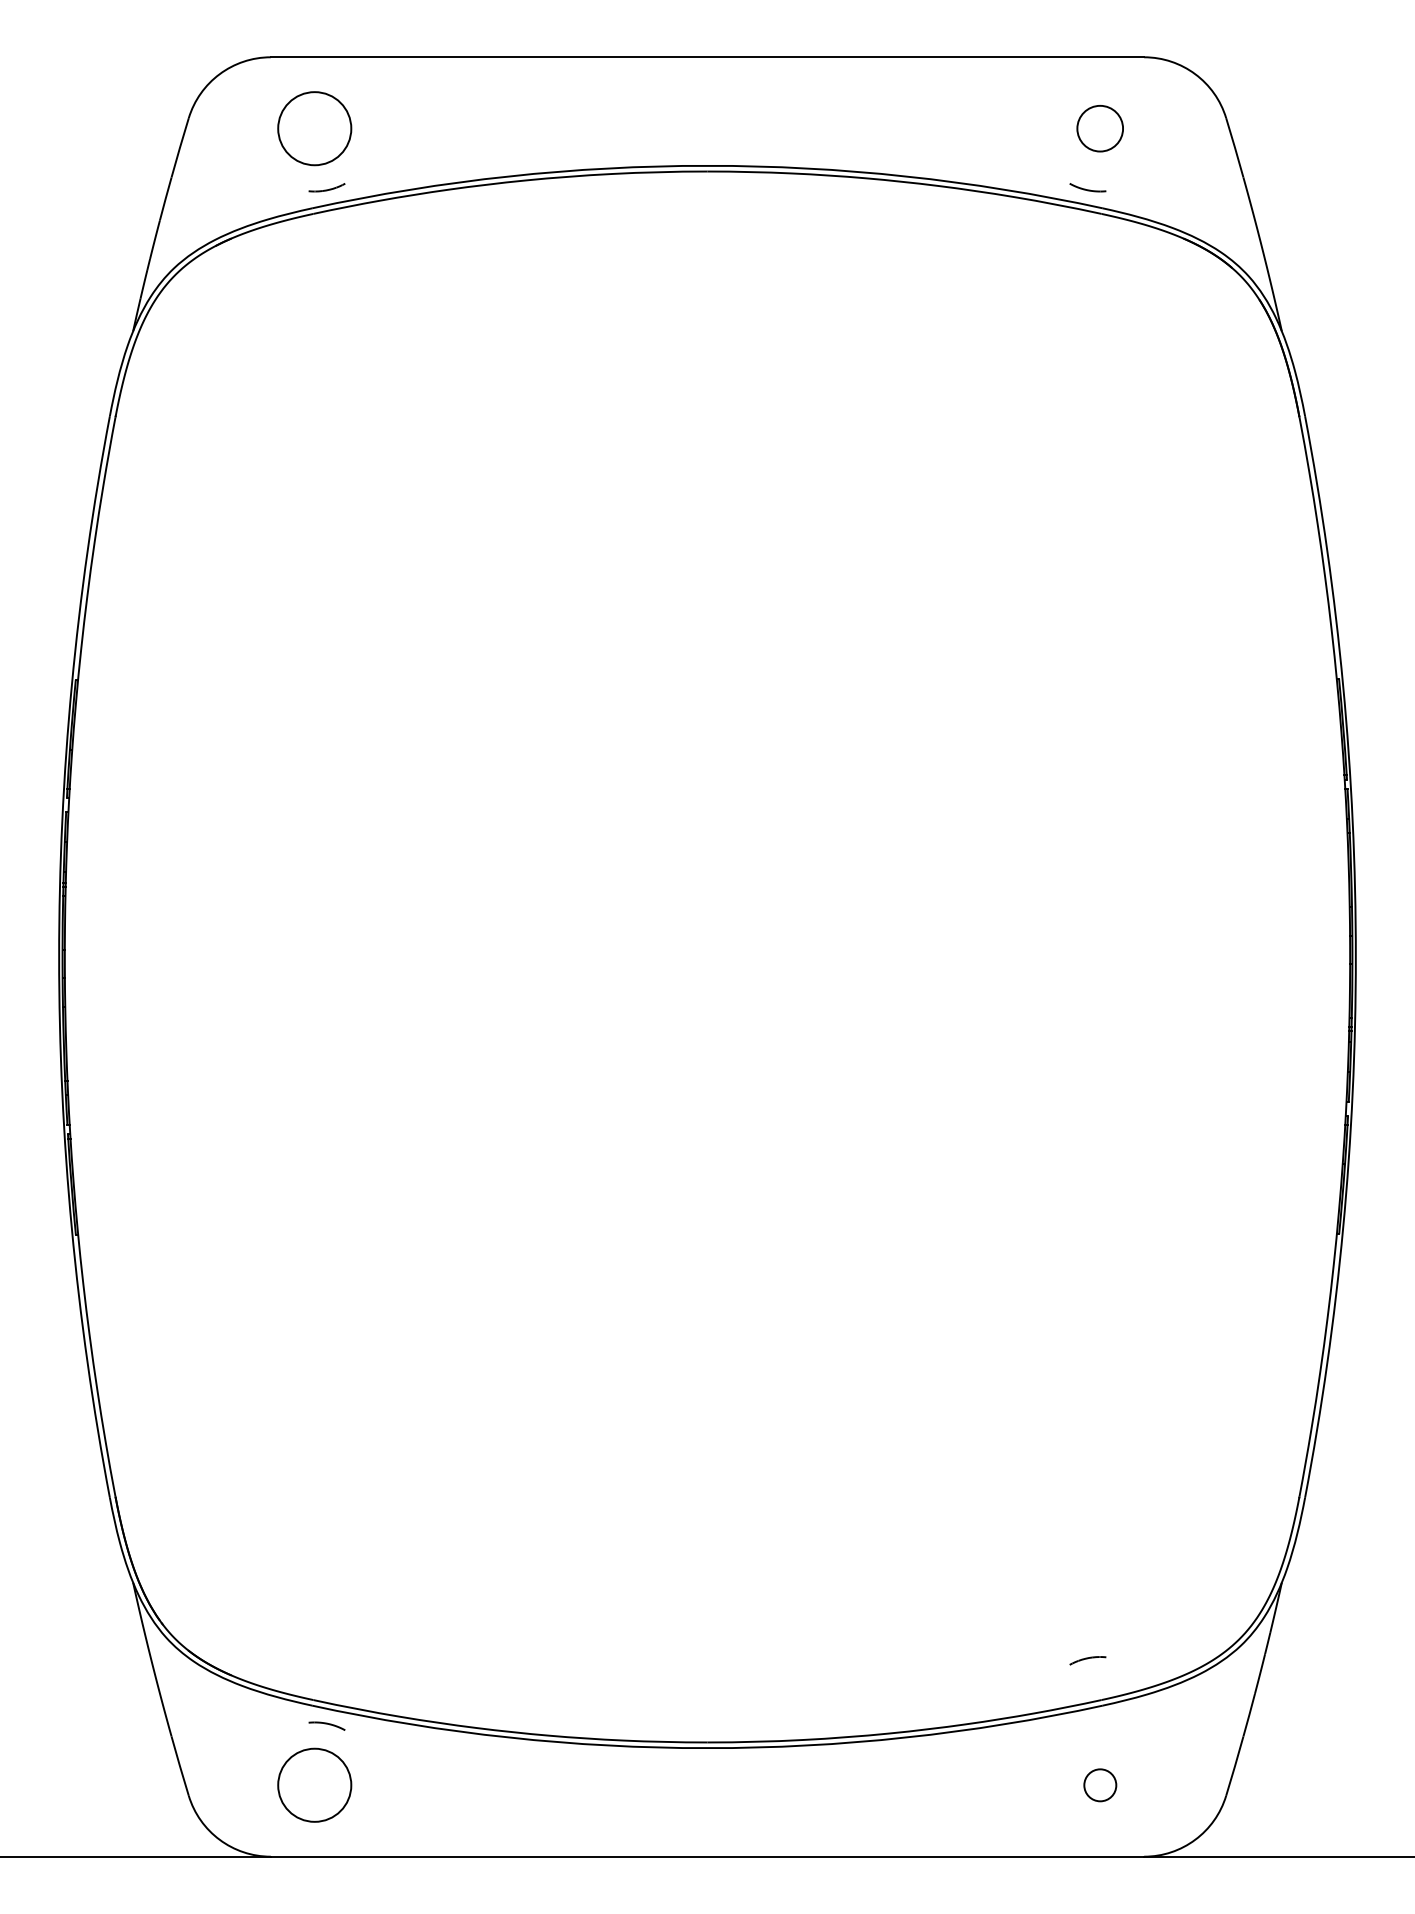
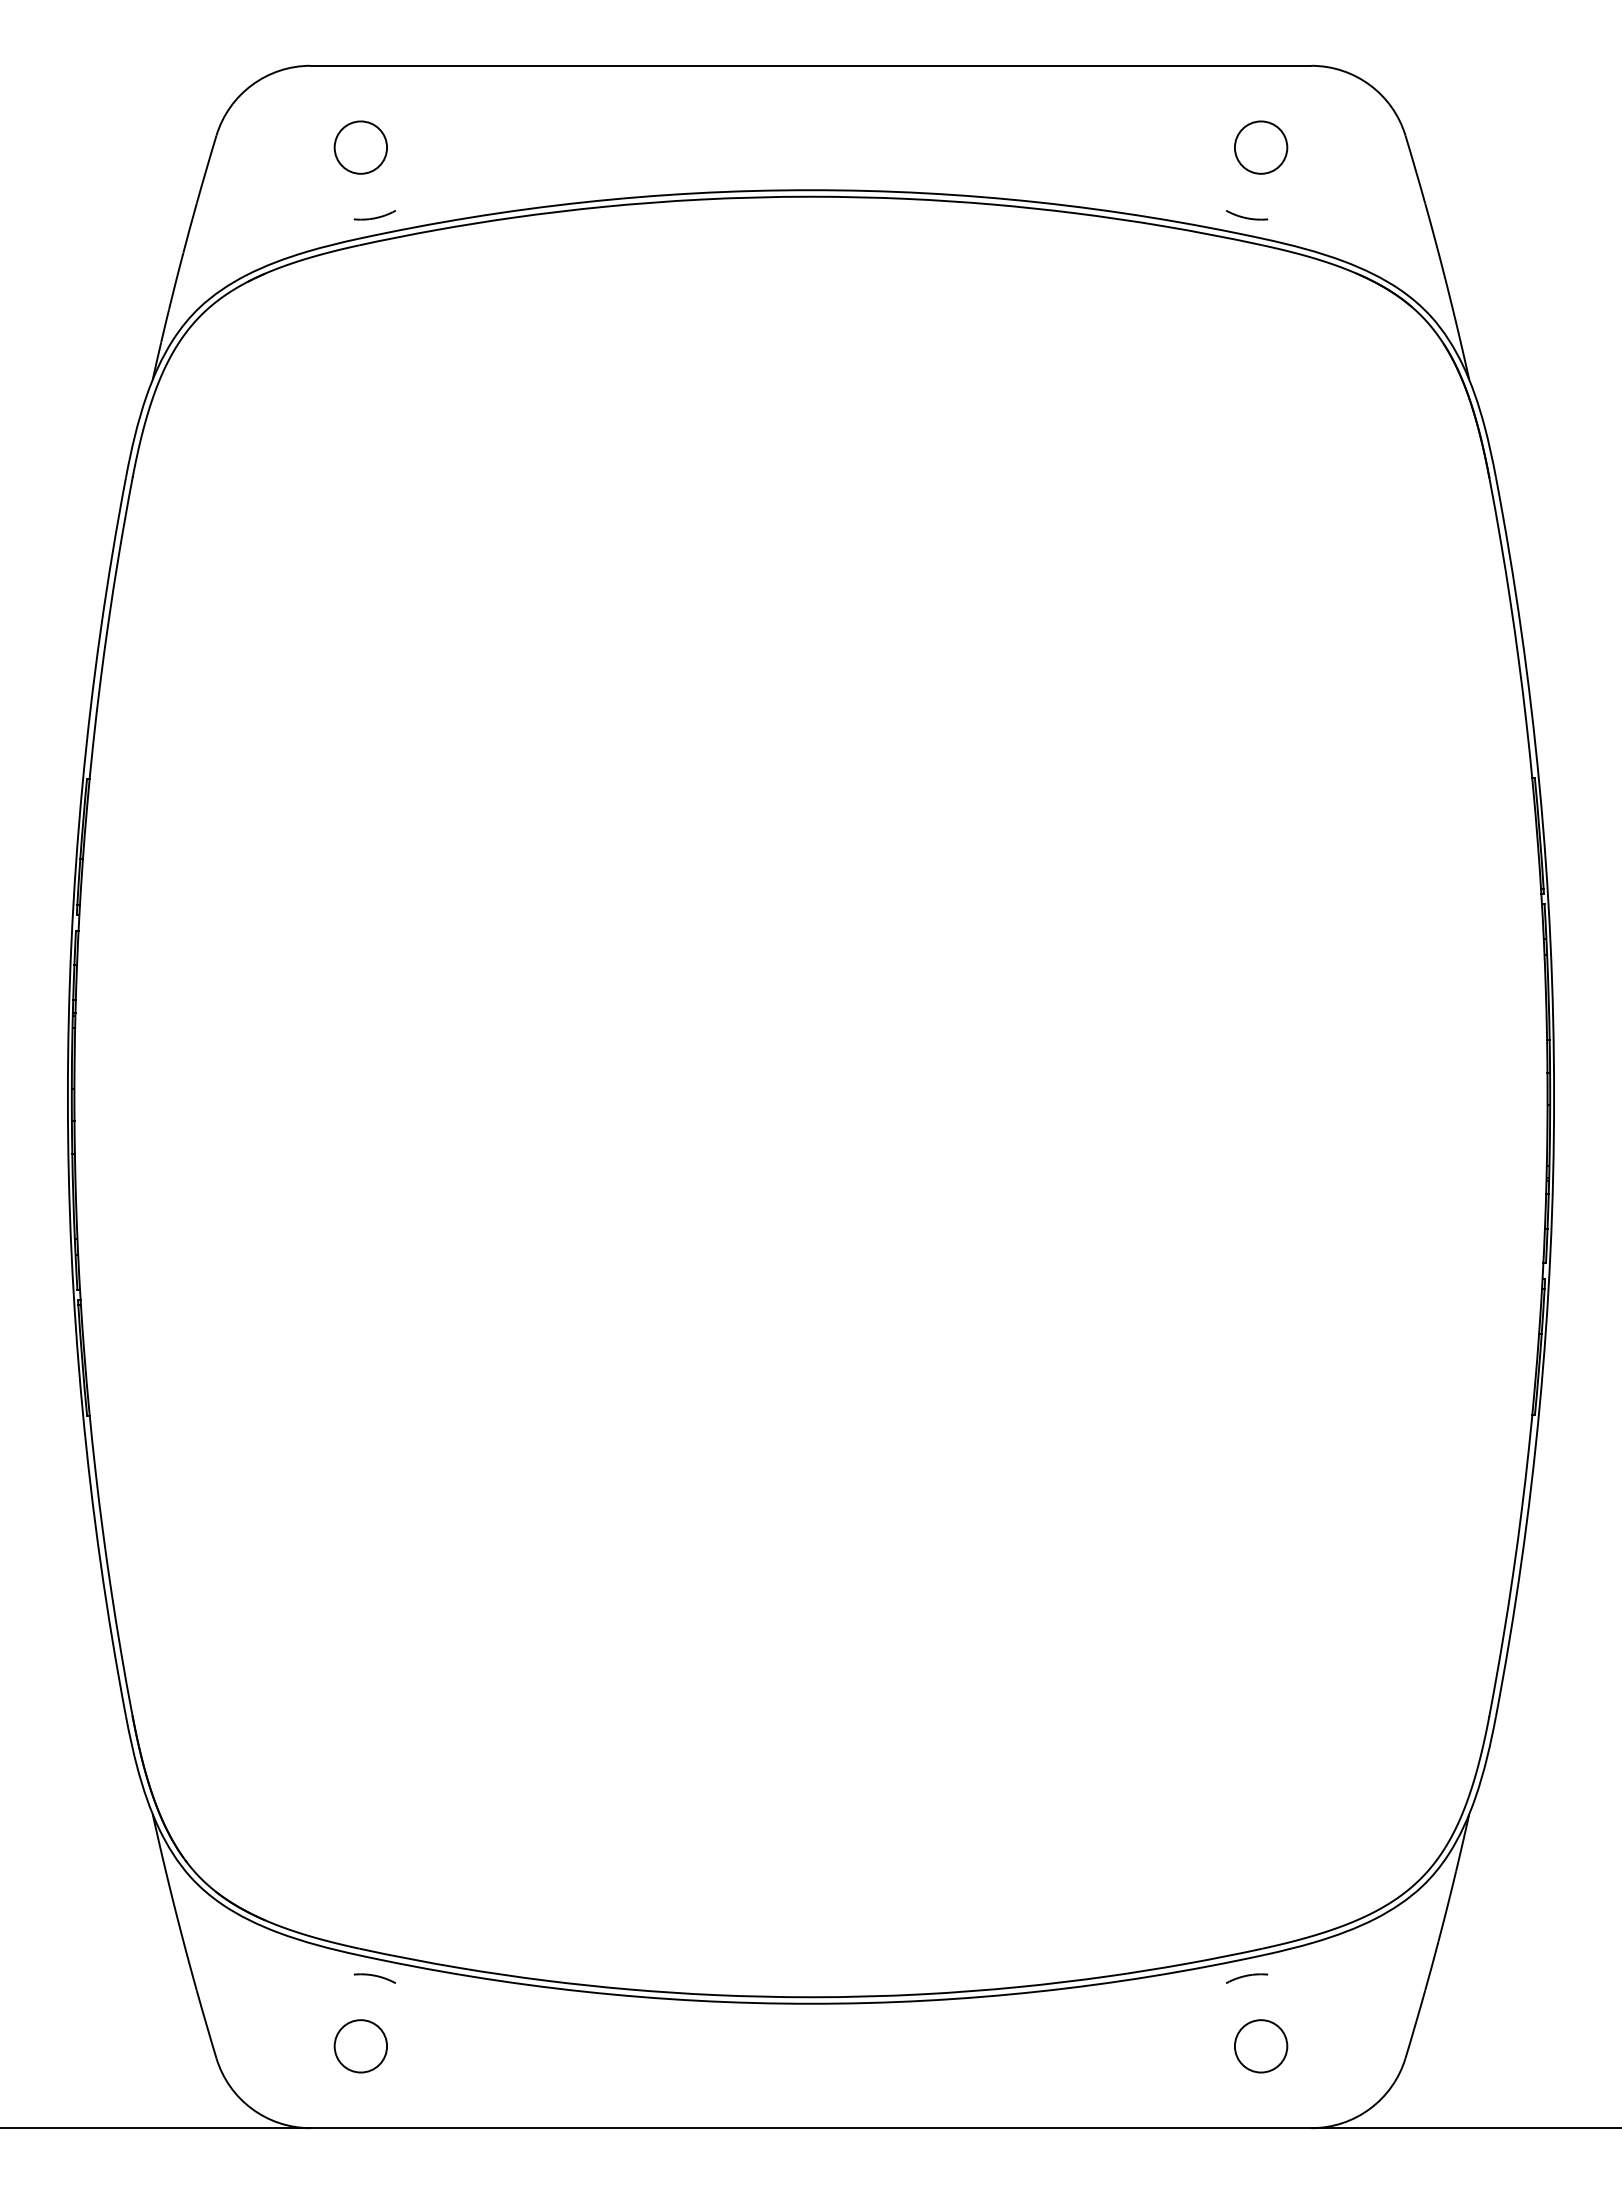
circle: (314, 128) -> (360, 147), size x0.62
part: (1088, 1660) -> (1247, 1978), moved
circle: (314, 1785) -> (360, 2046), size x0.62
circle: (1100, 1785) -> (1261, 2046), size x1.43

